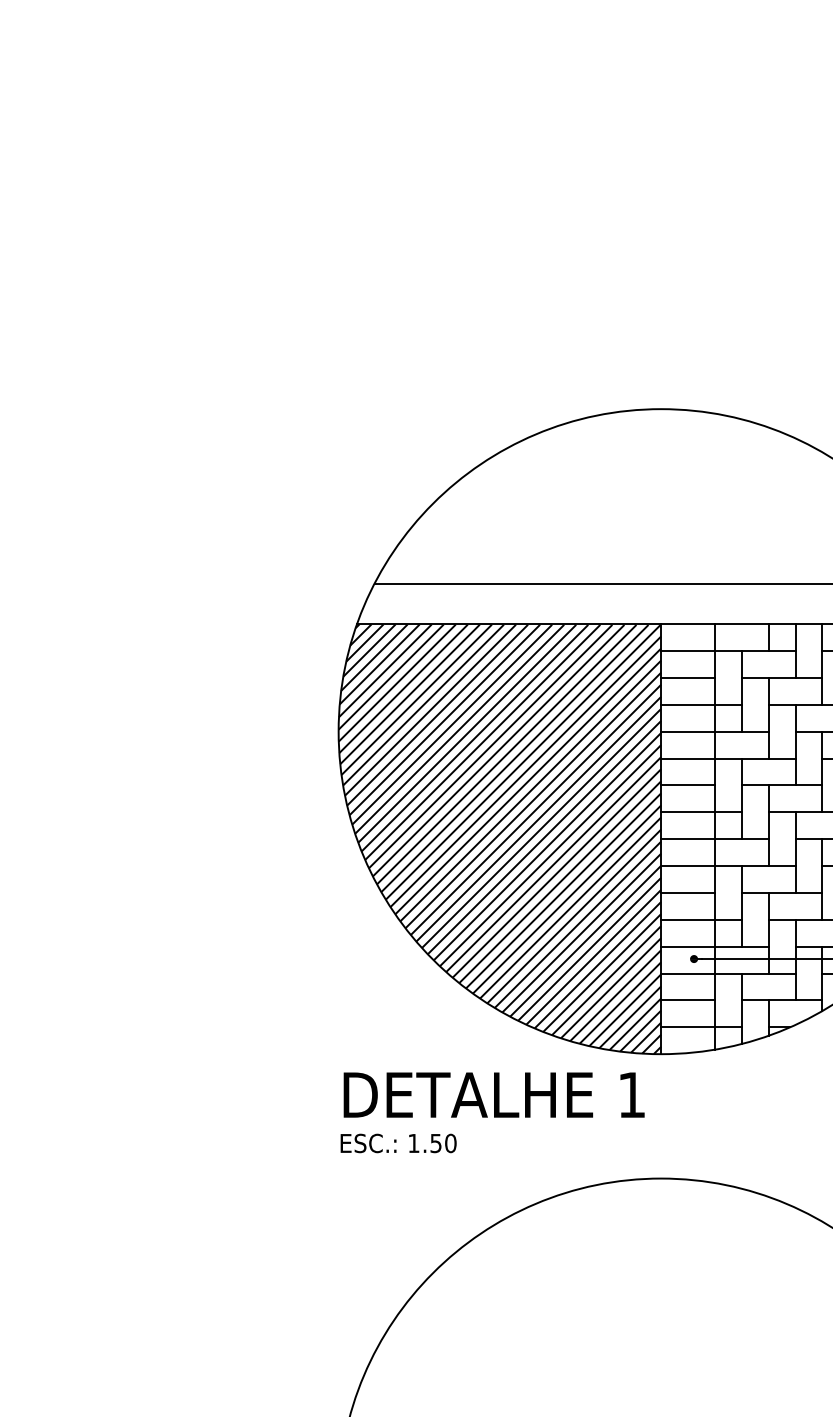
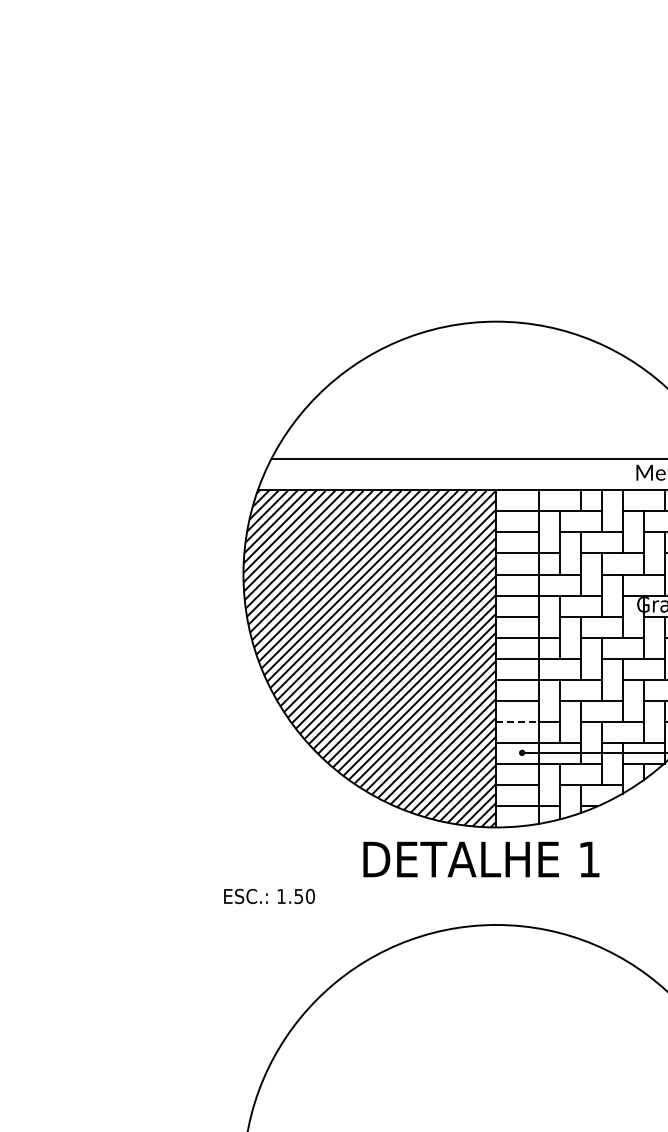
line: (688, 920) -> (517, 722), solid -> dashed
text: (494, 1095) -> (481, 859), moved
text: (398, 1142) -> (269, 895), moved

